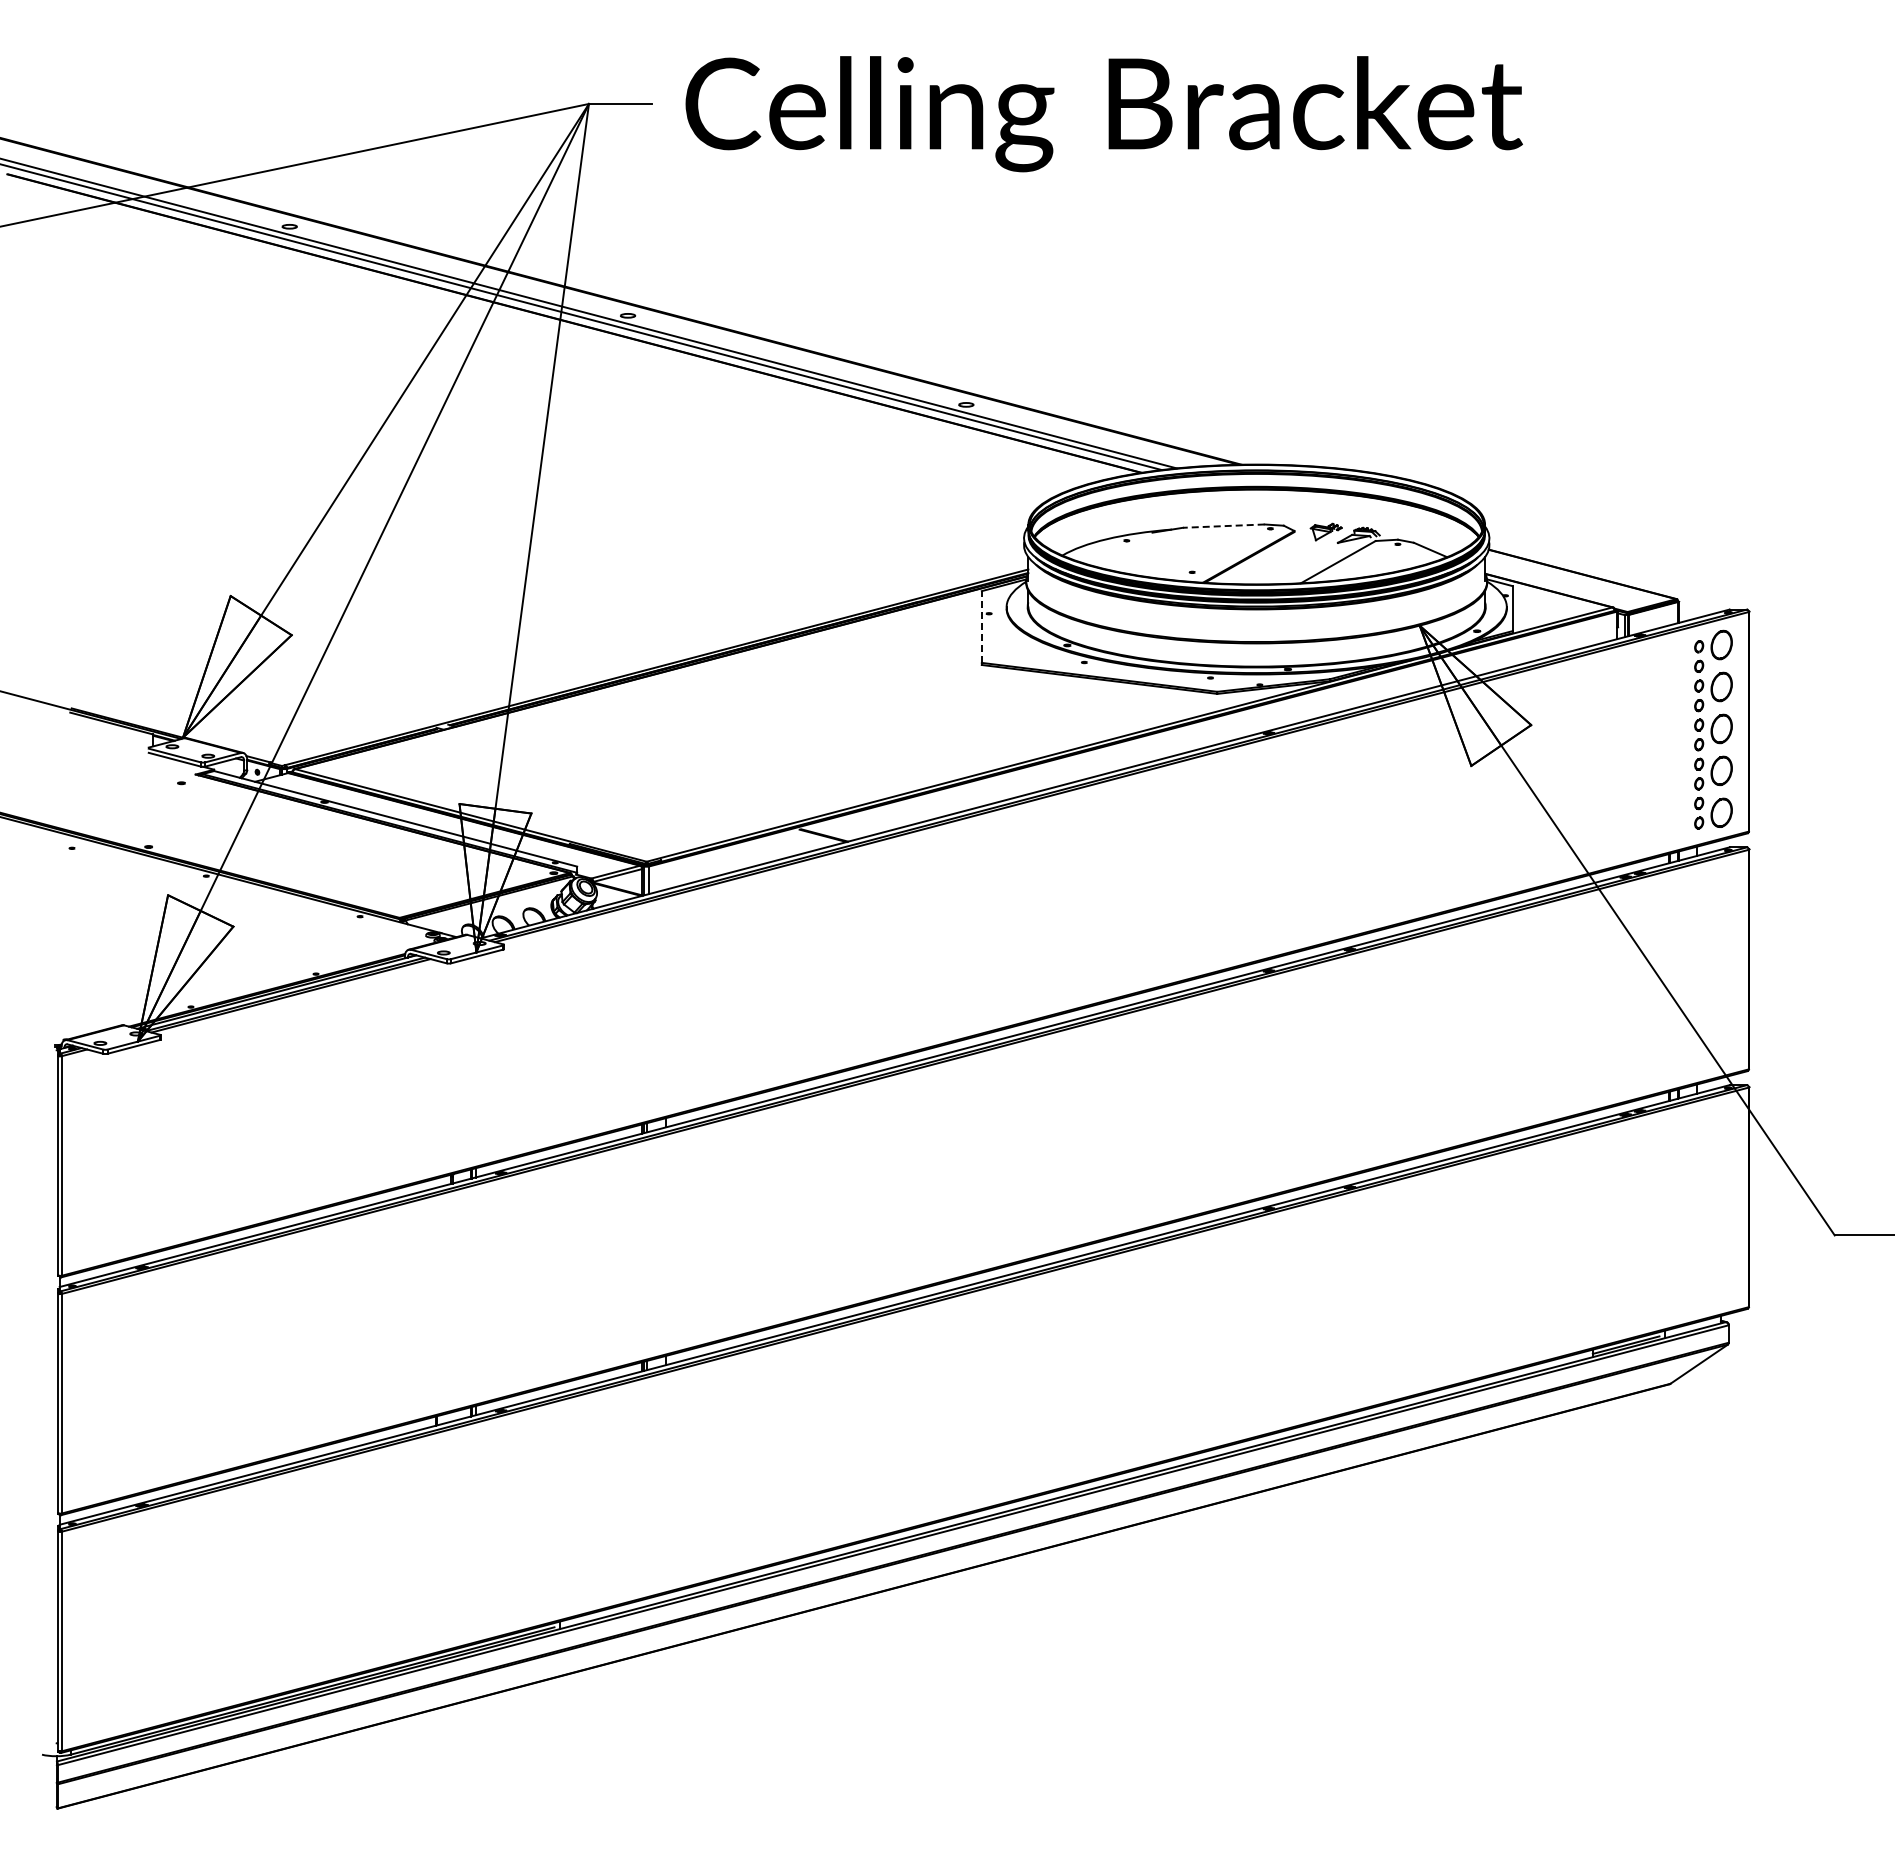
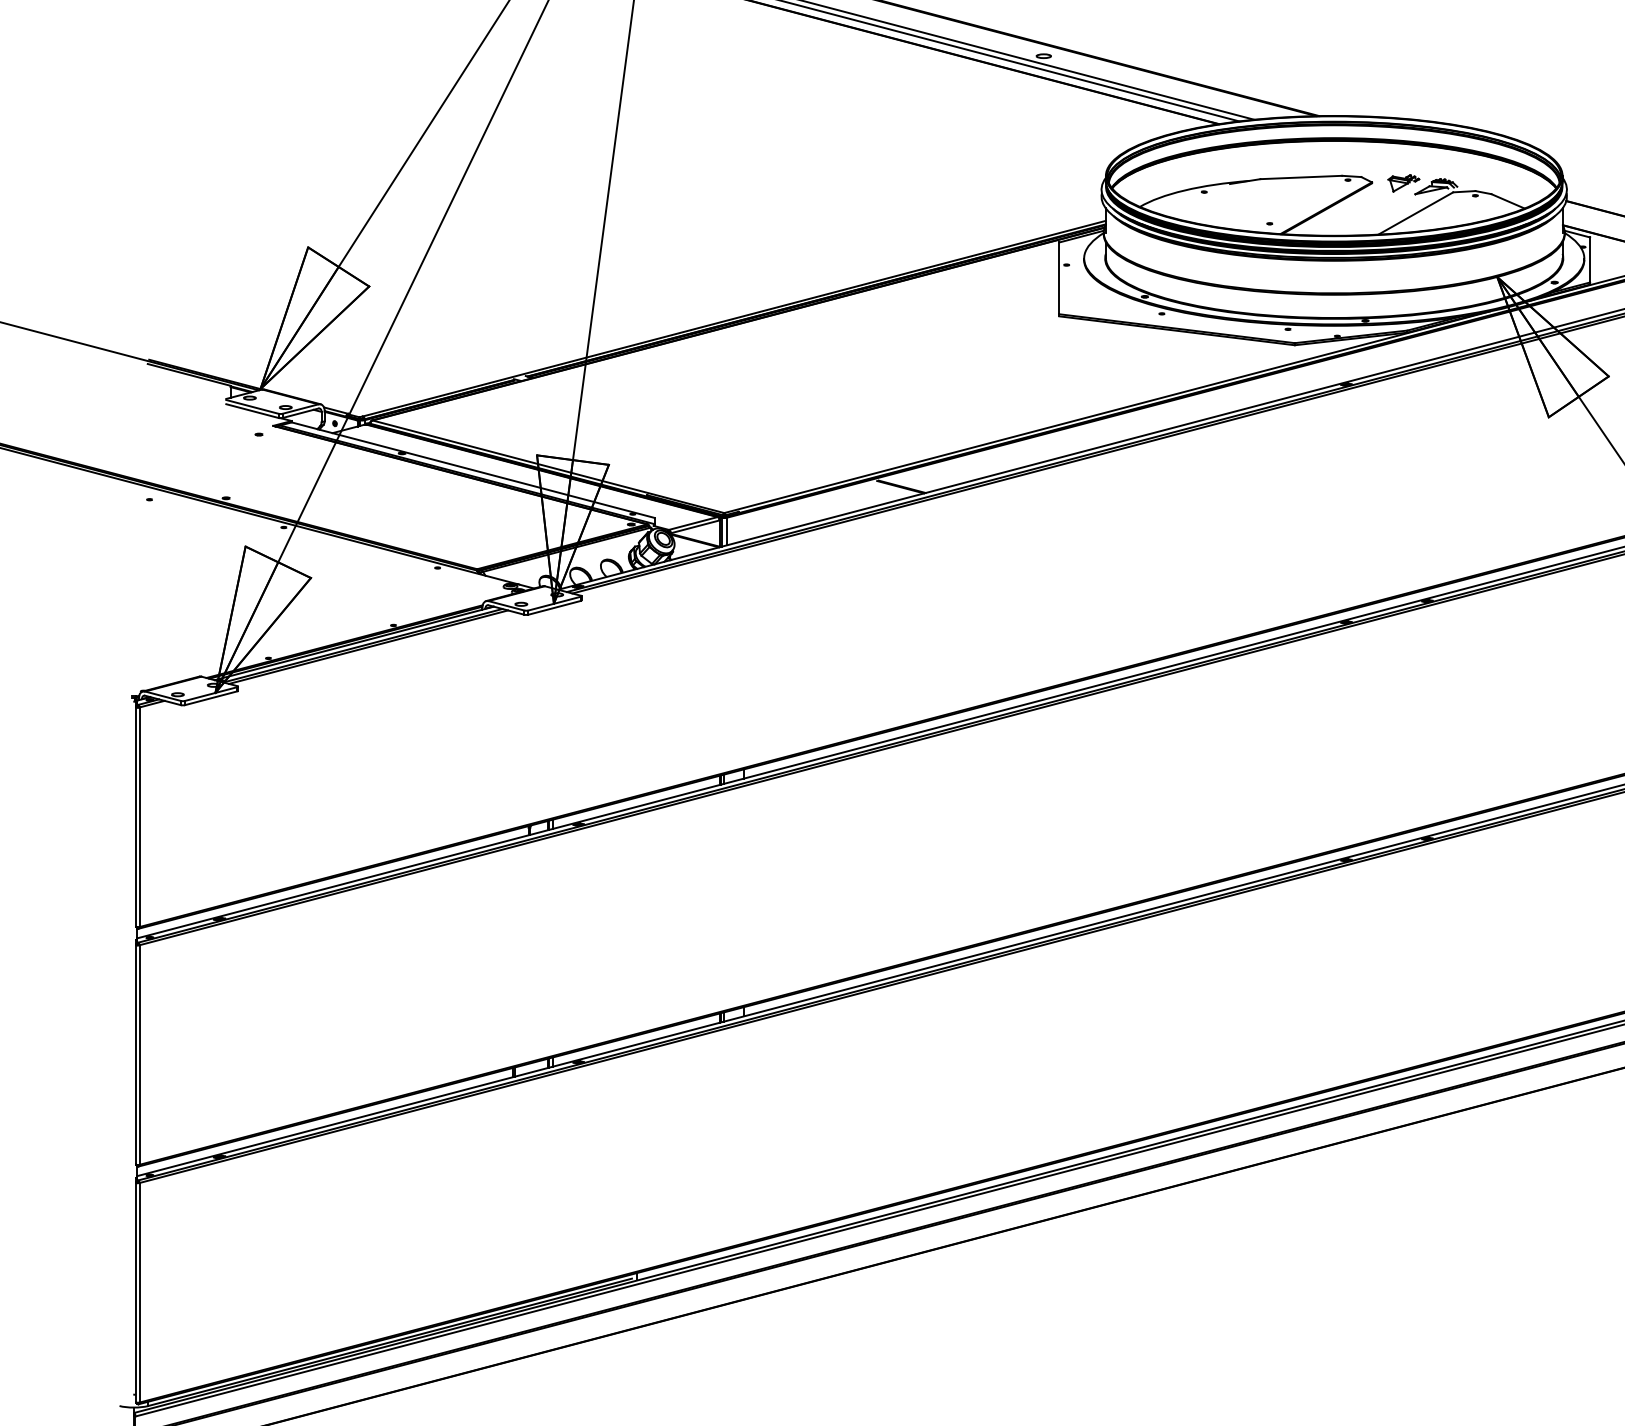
line: (1223, 526) -> (1301, 177), dashed -> solid
line: (981, 627) -> (1059, 278), dashed -> solid

